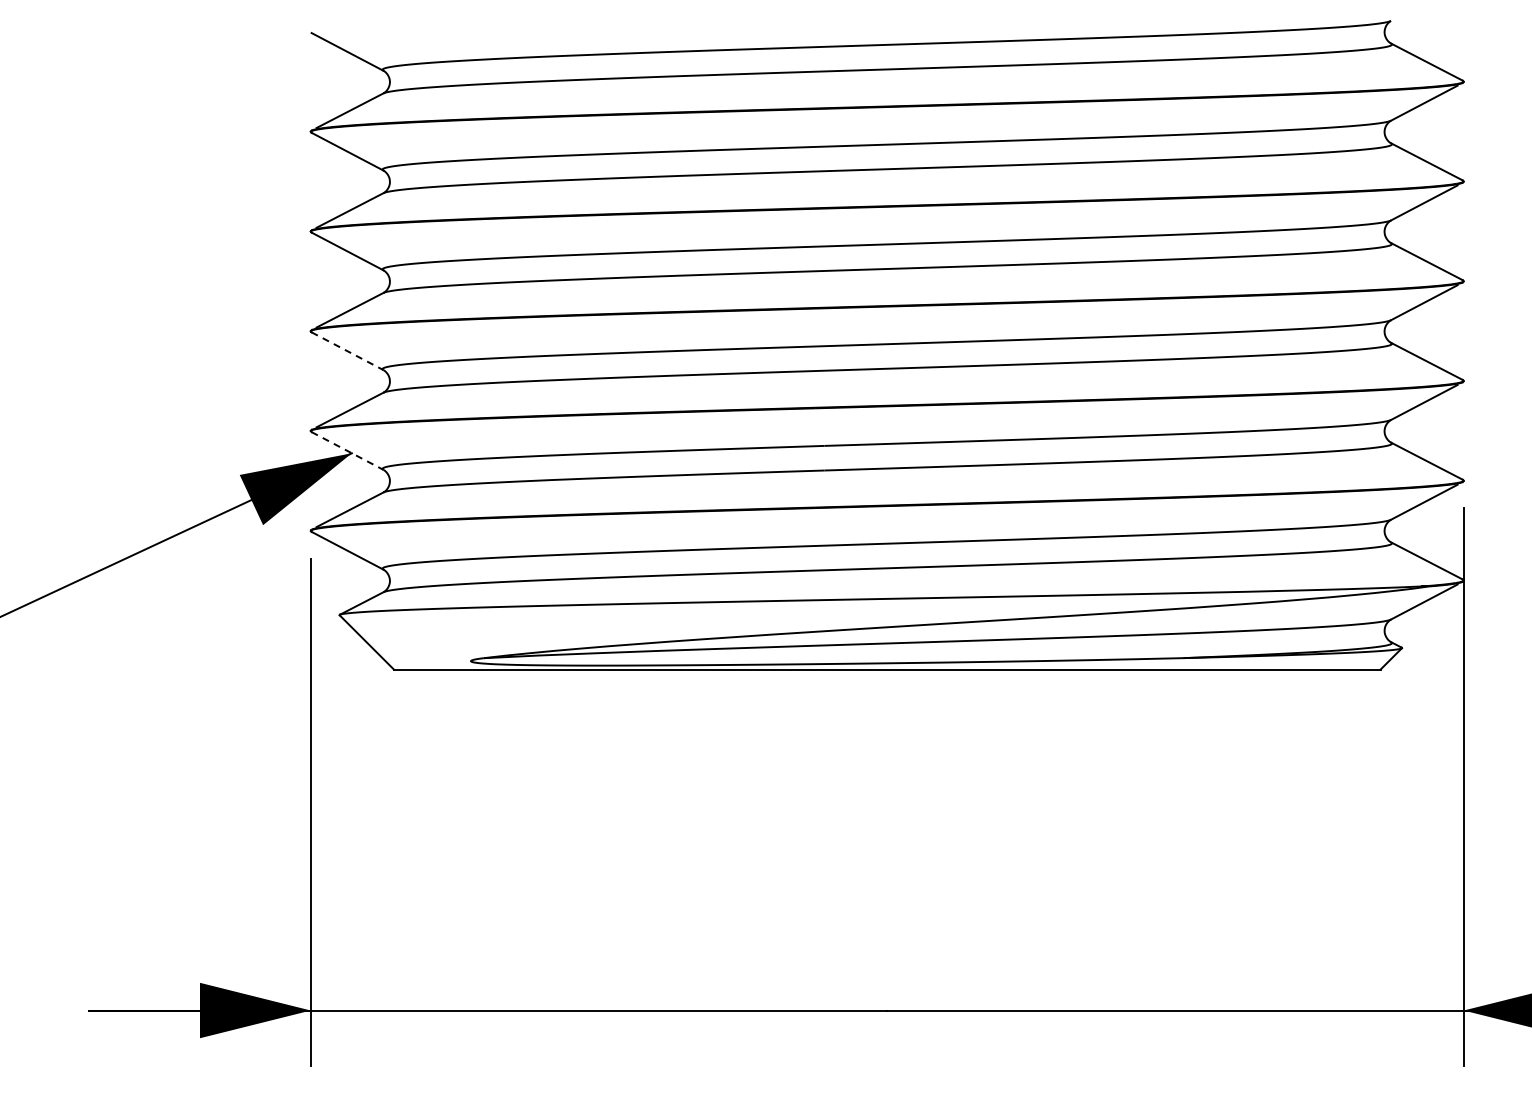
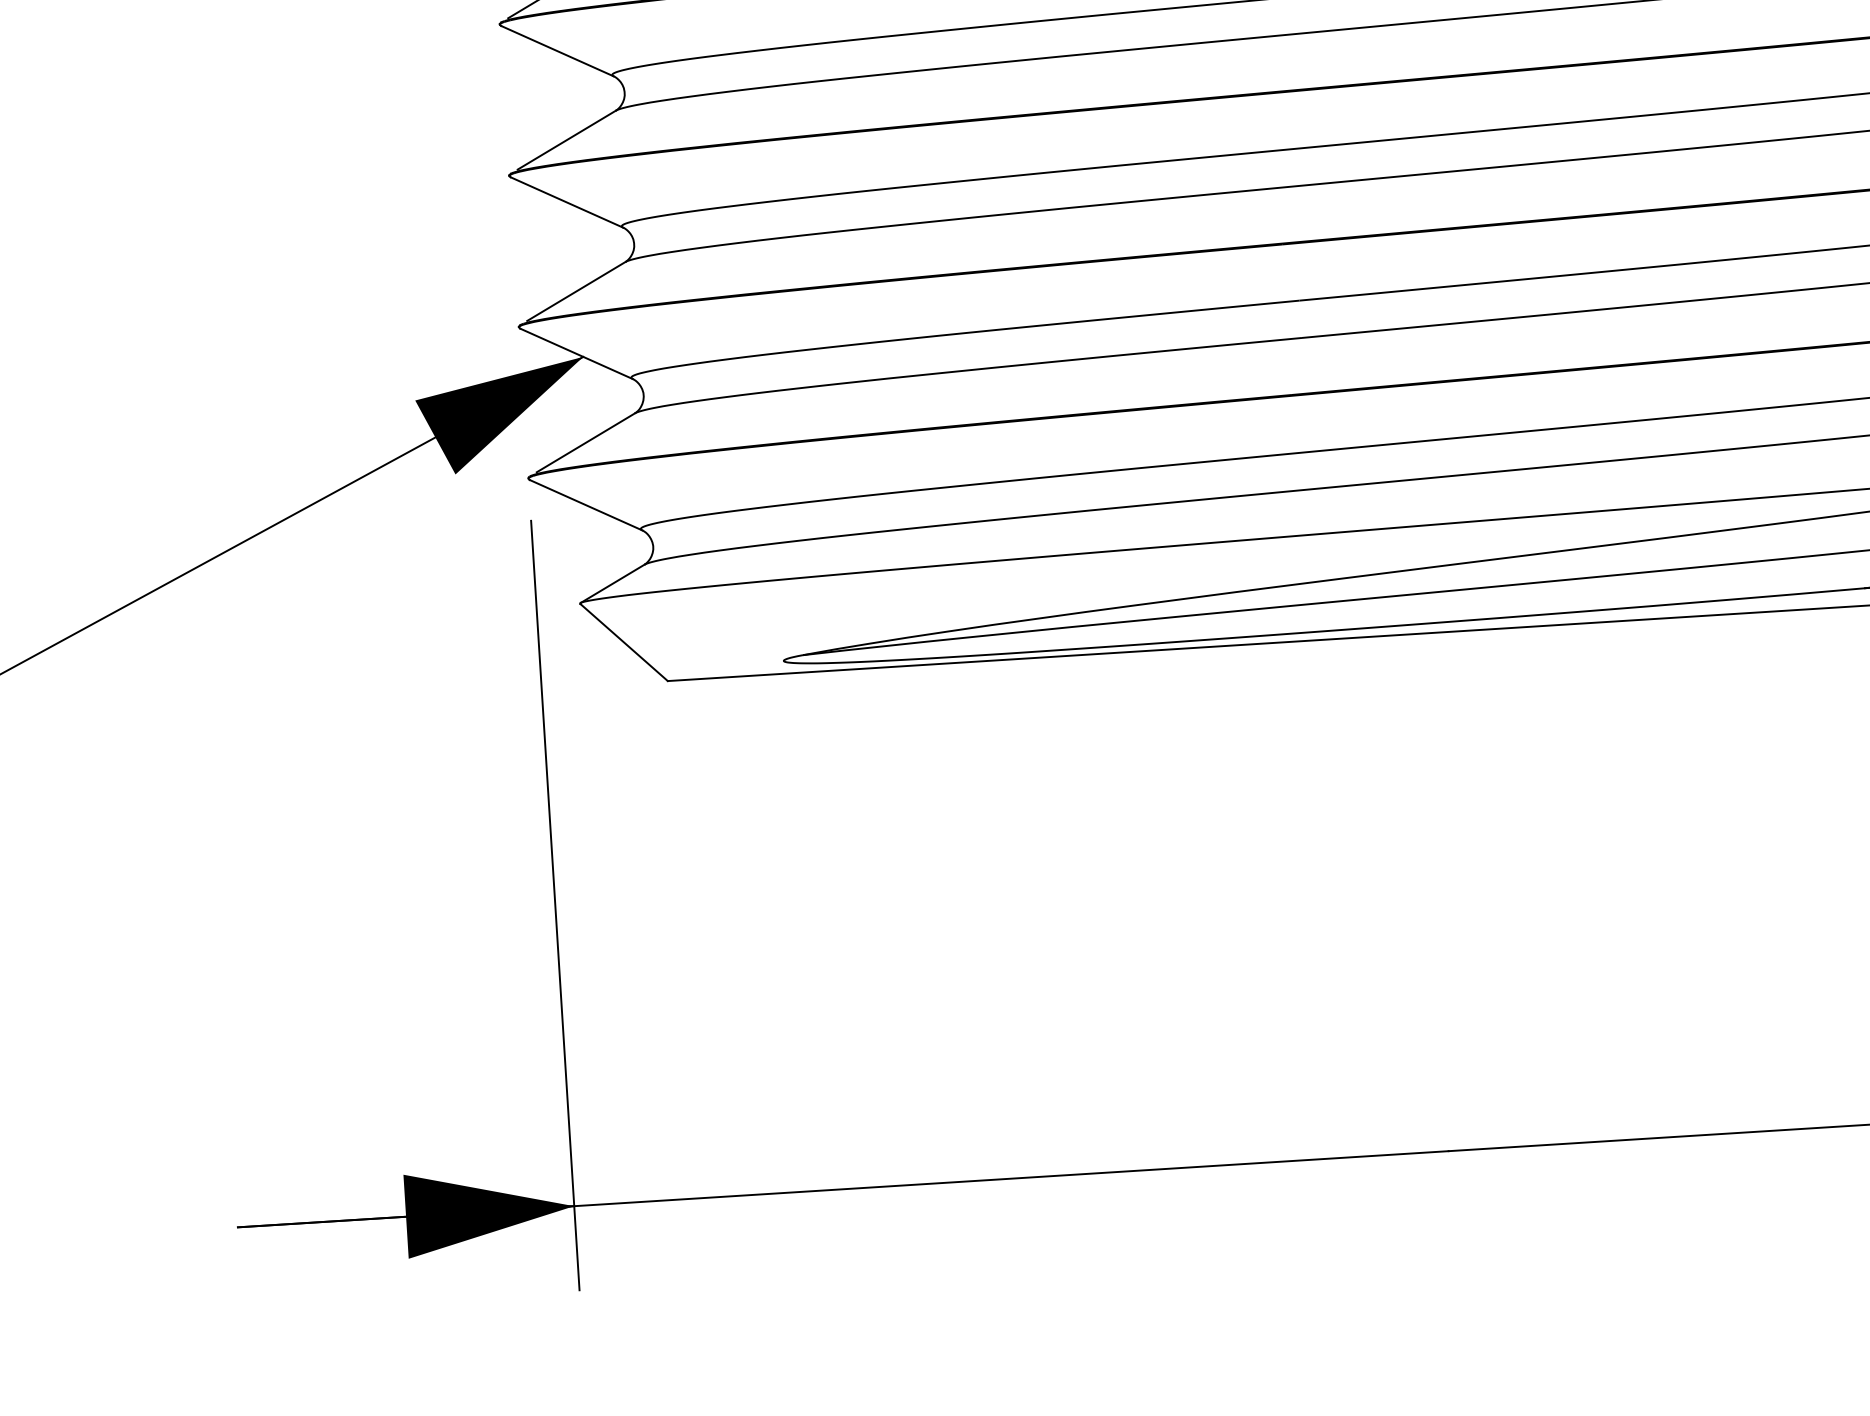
line: (347, 351) -> (566, 202), dashed -> solid
line: (347, 450) -> (576, 353), dashed -> solid

